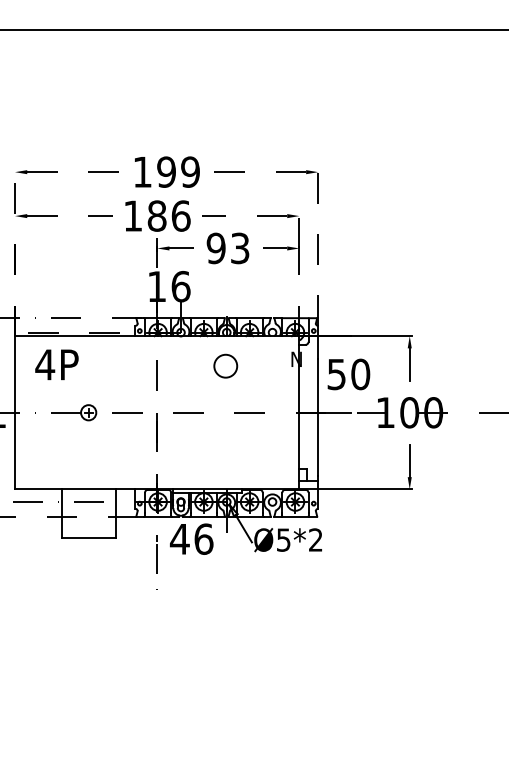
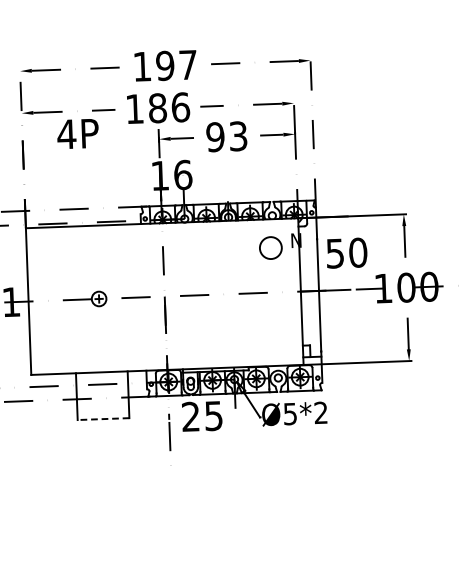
text: (190, 171) -> (188, 64), 199 -> 197
text: (56, 364) -> (77, 133), moved
circle: (225, 365) -> (270, 247), moved
line: (88, 538) -> (103, 419), solid -> dashed
text: (191, 538) -> (201, 415), 46 -> 25

